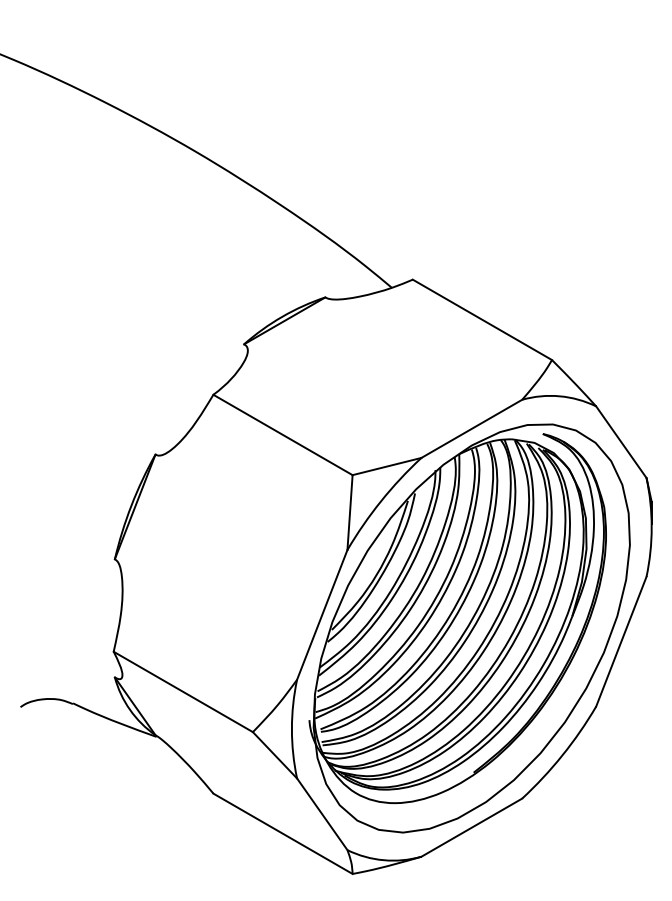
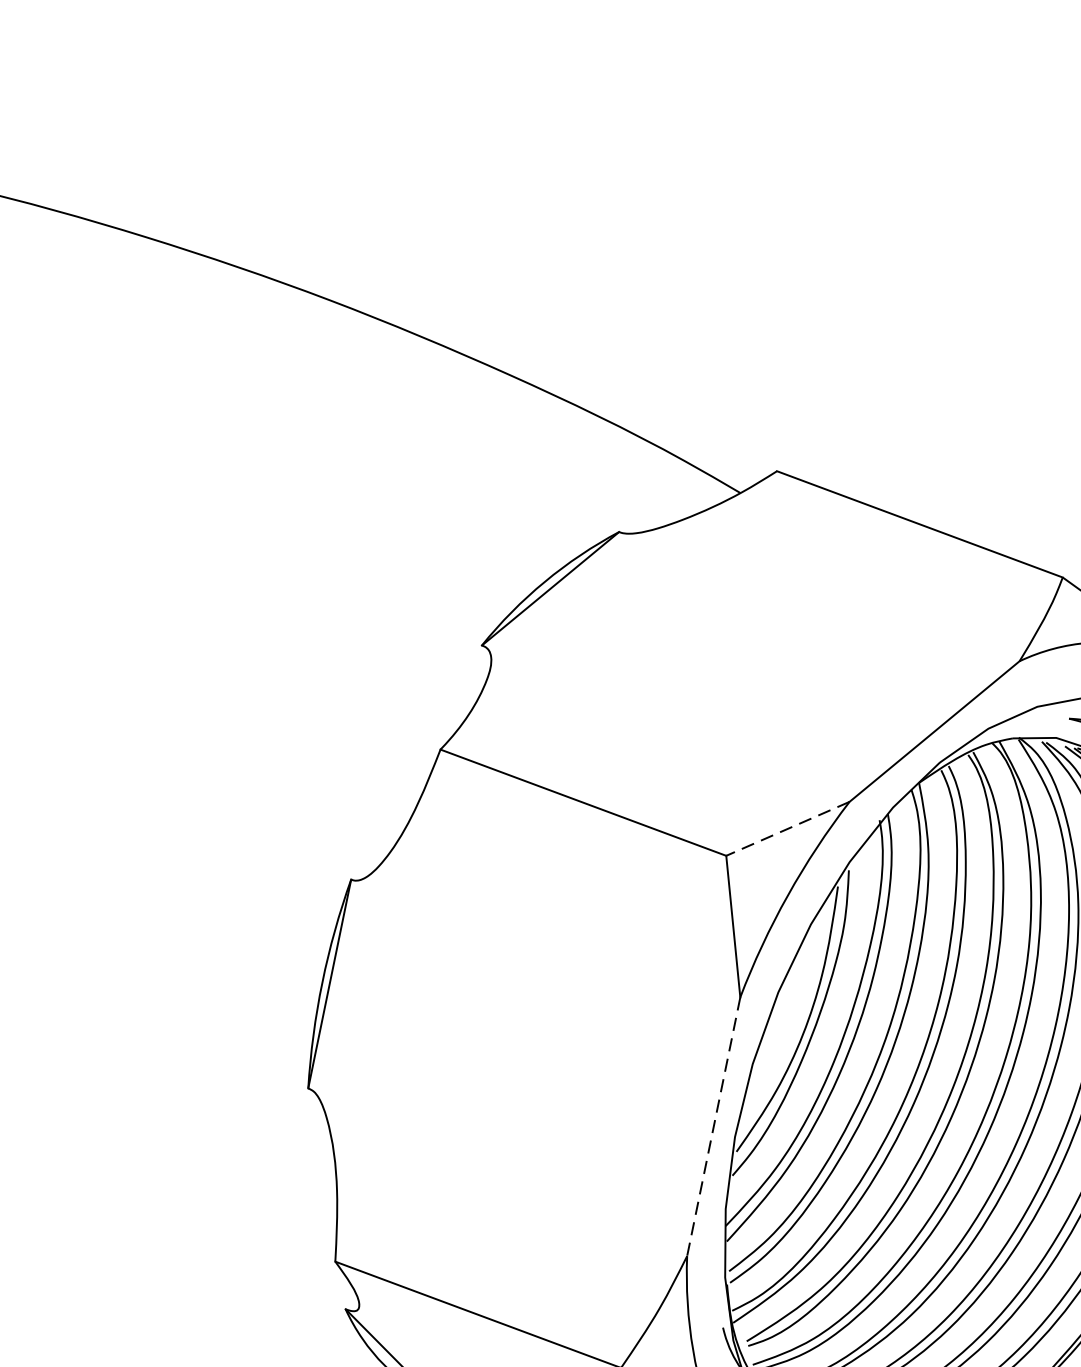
line: (386, 466) -> (786, 828), solid -> dashed
line: (322, 614) -> (714, 1125), solid -> dashed

